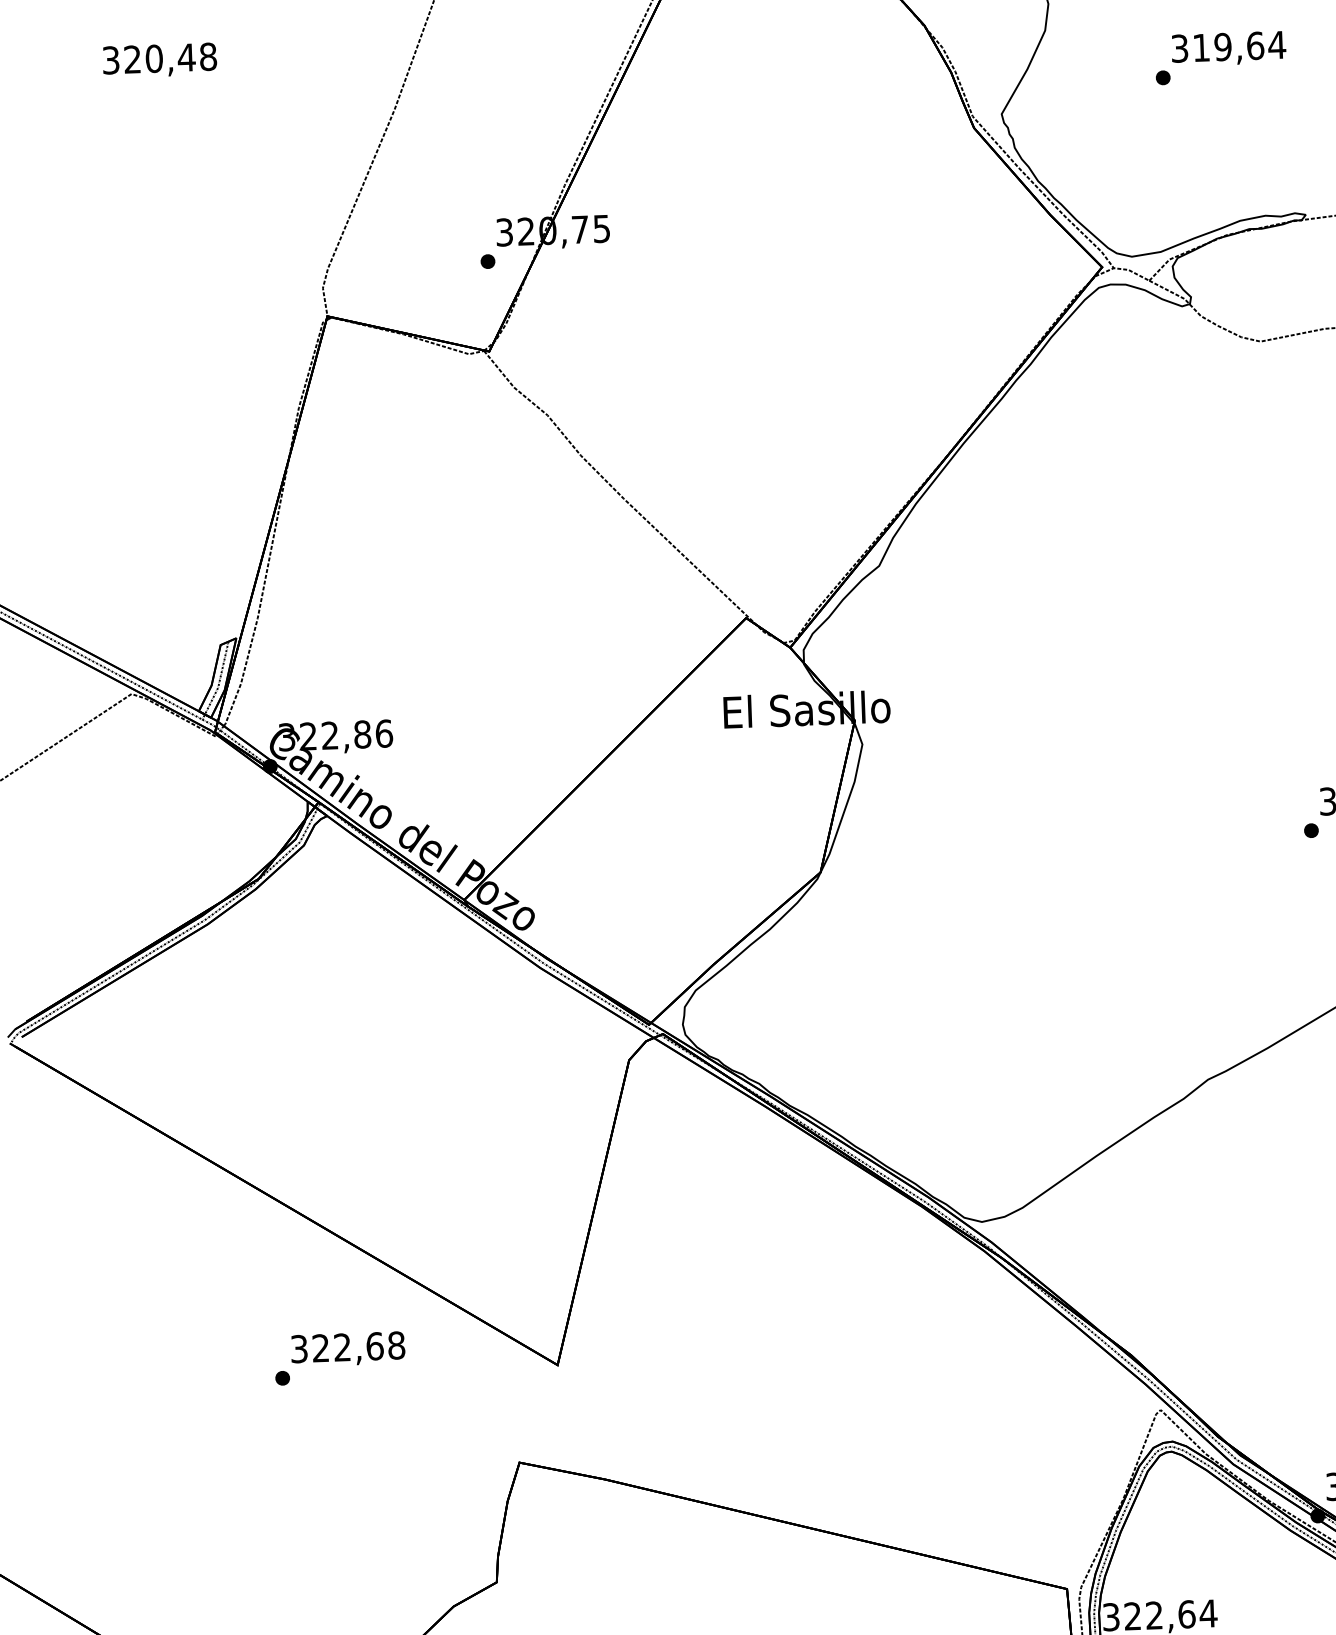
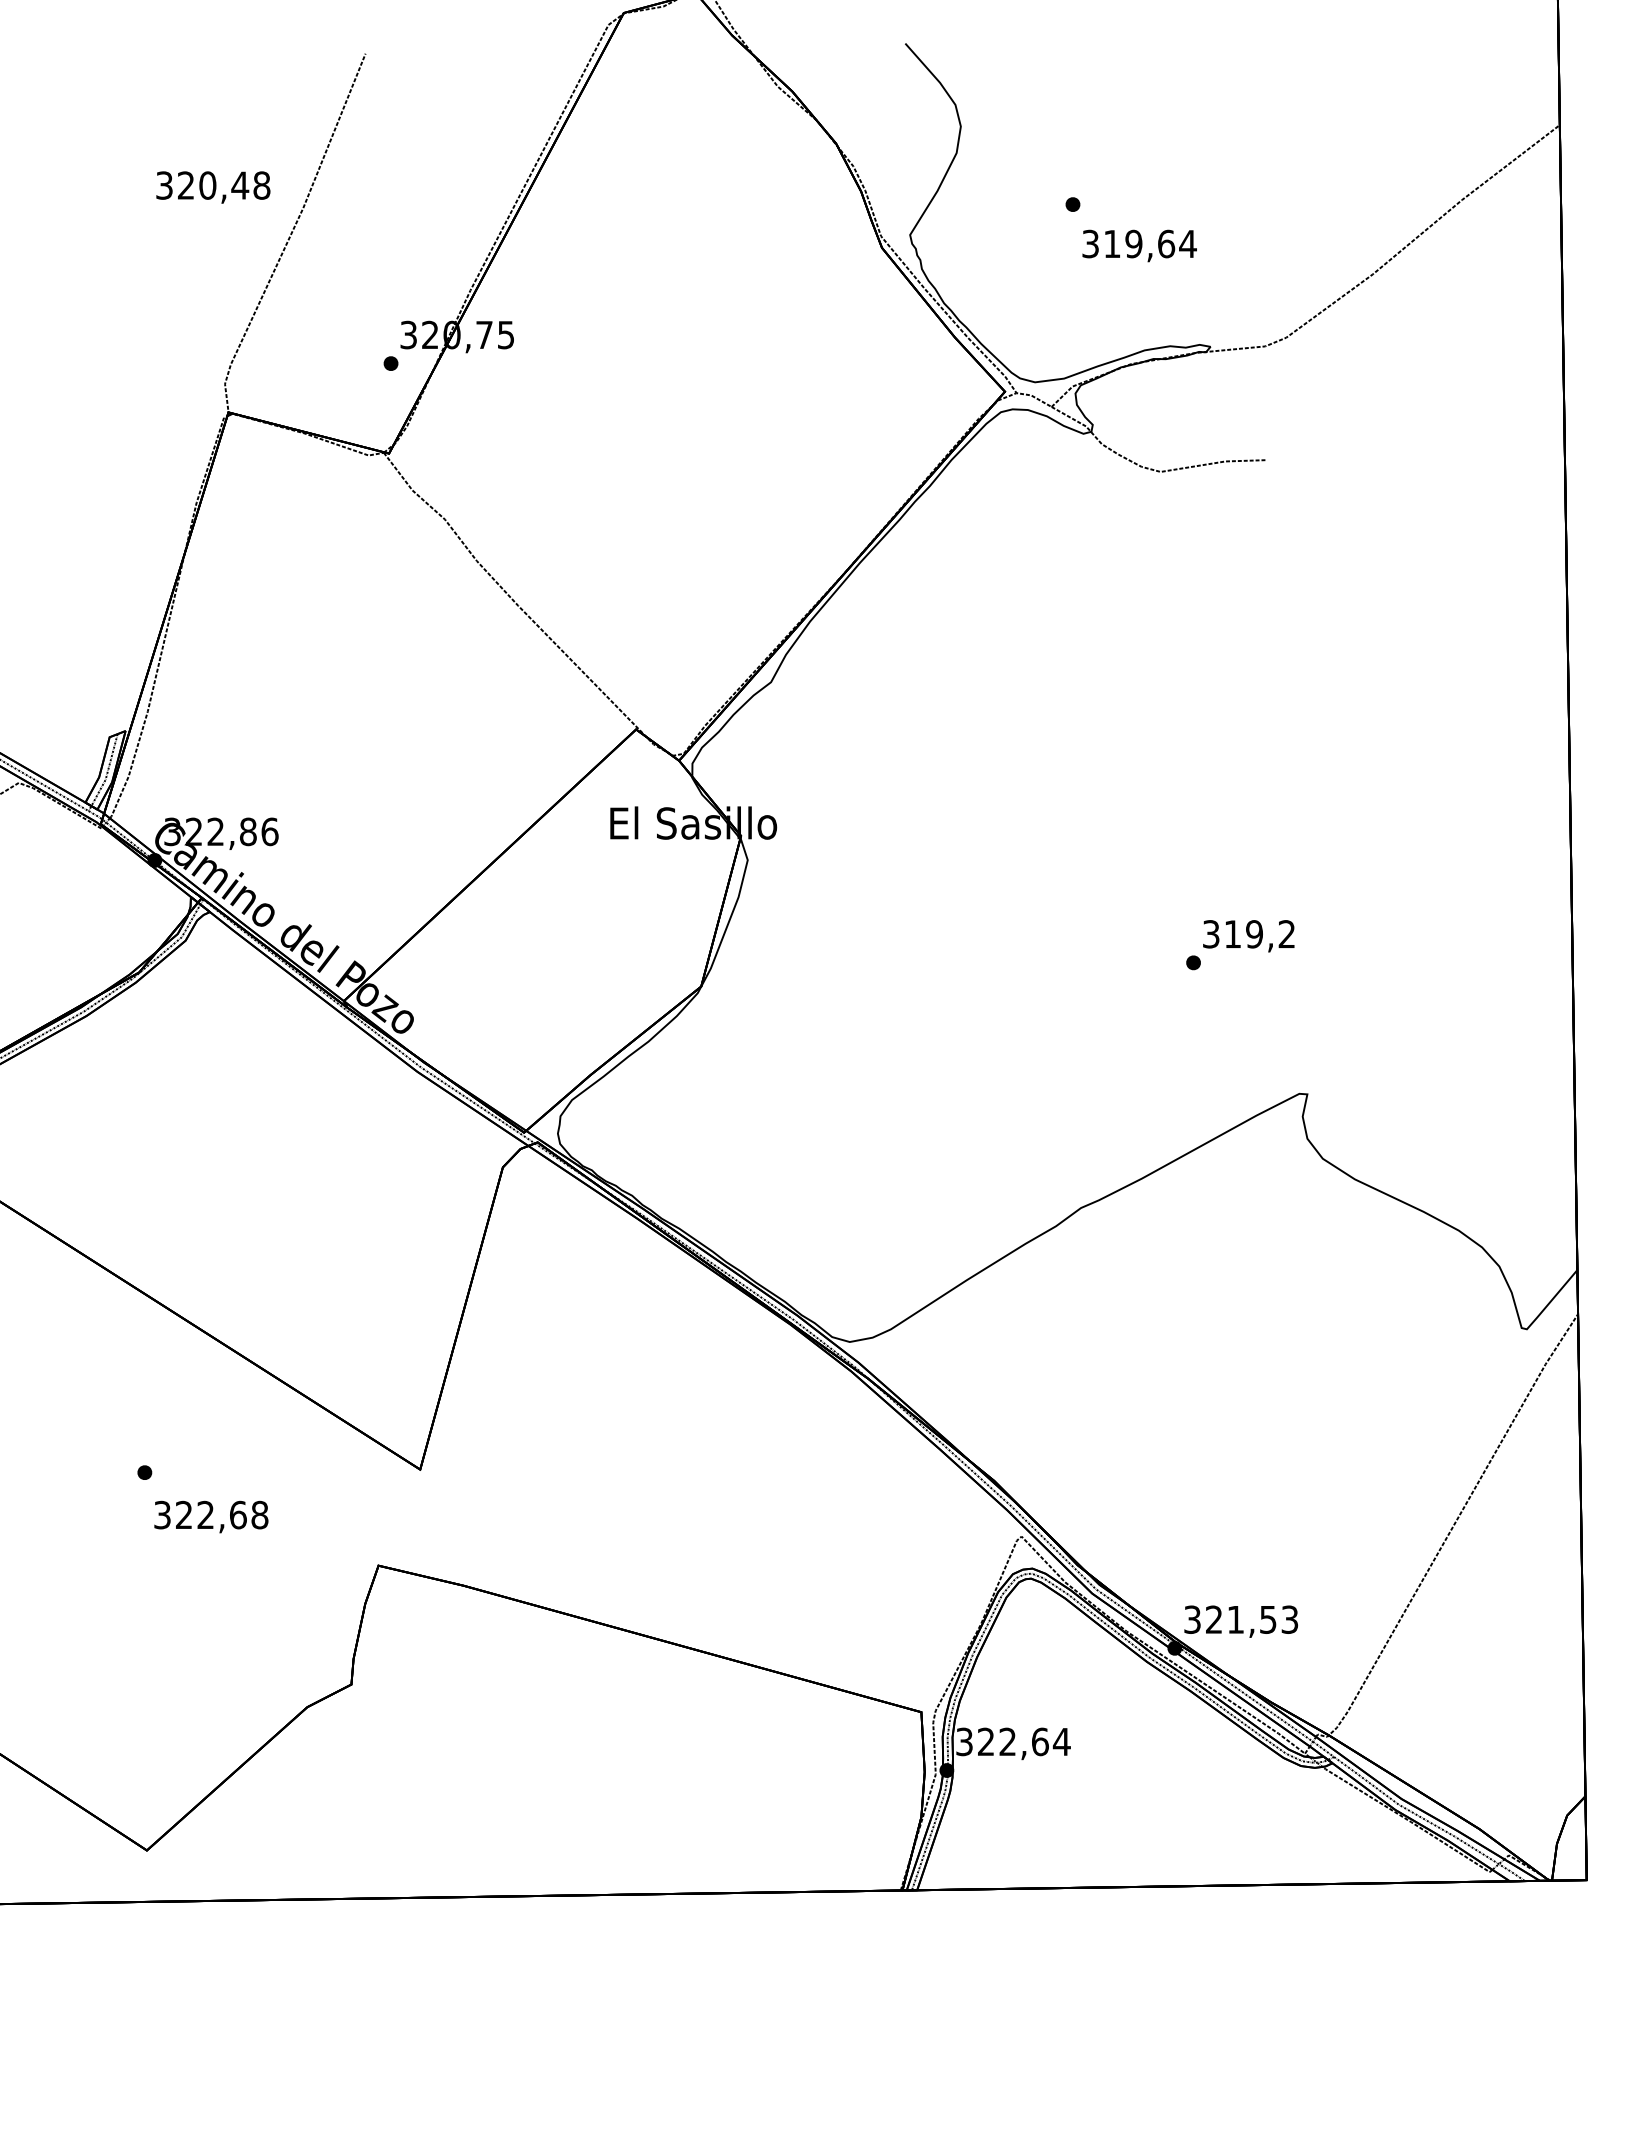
text: (1228, 48) -> (1139, 245), moved
text: (160, 60) -> (213, 187), moved
text: (348, 1348) -> (211, 1516), moved

